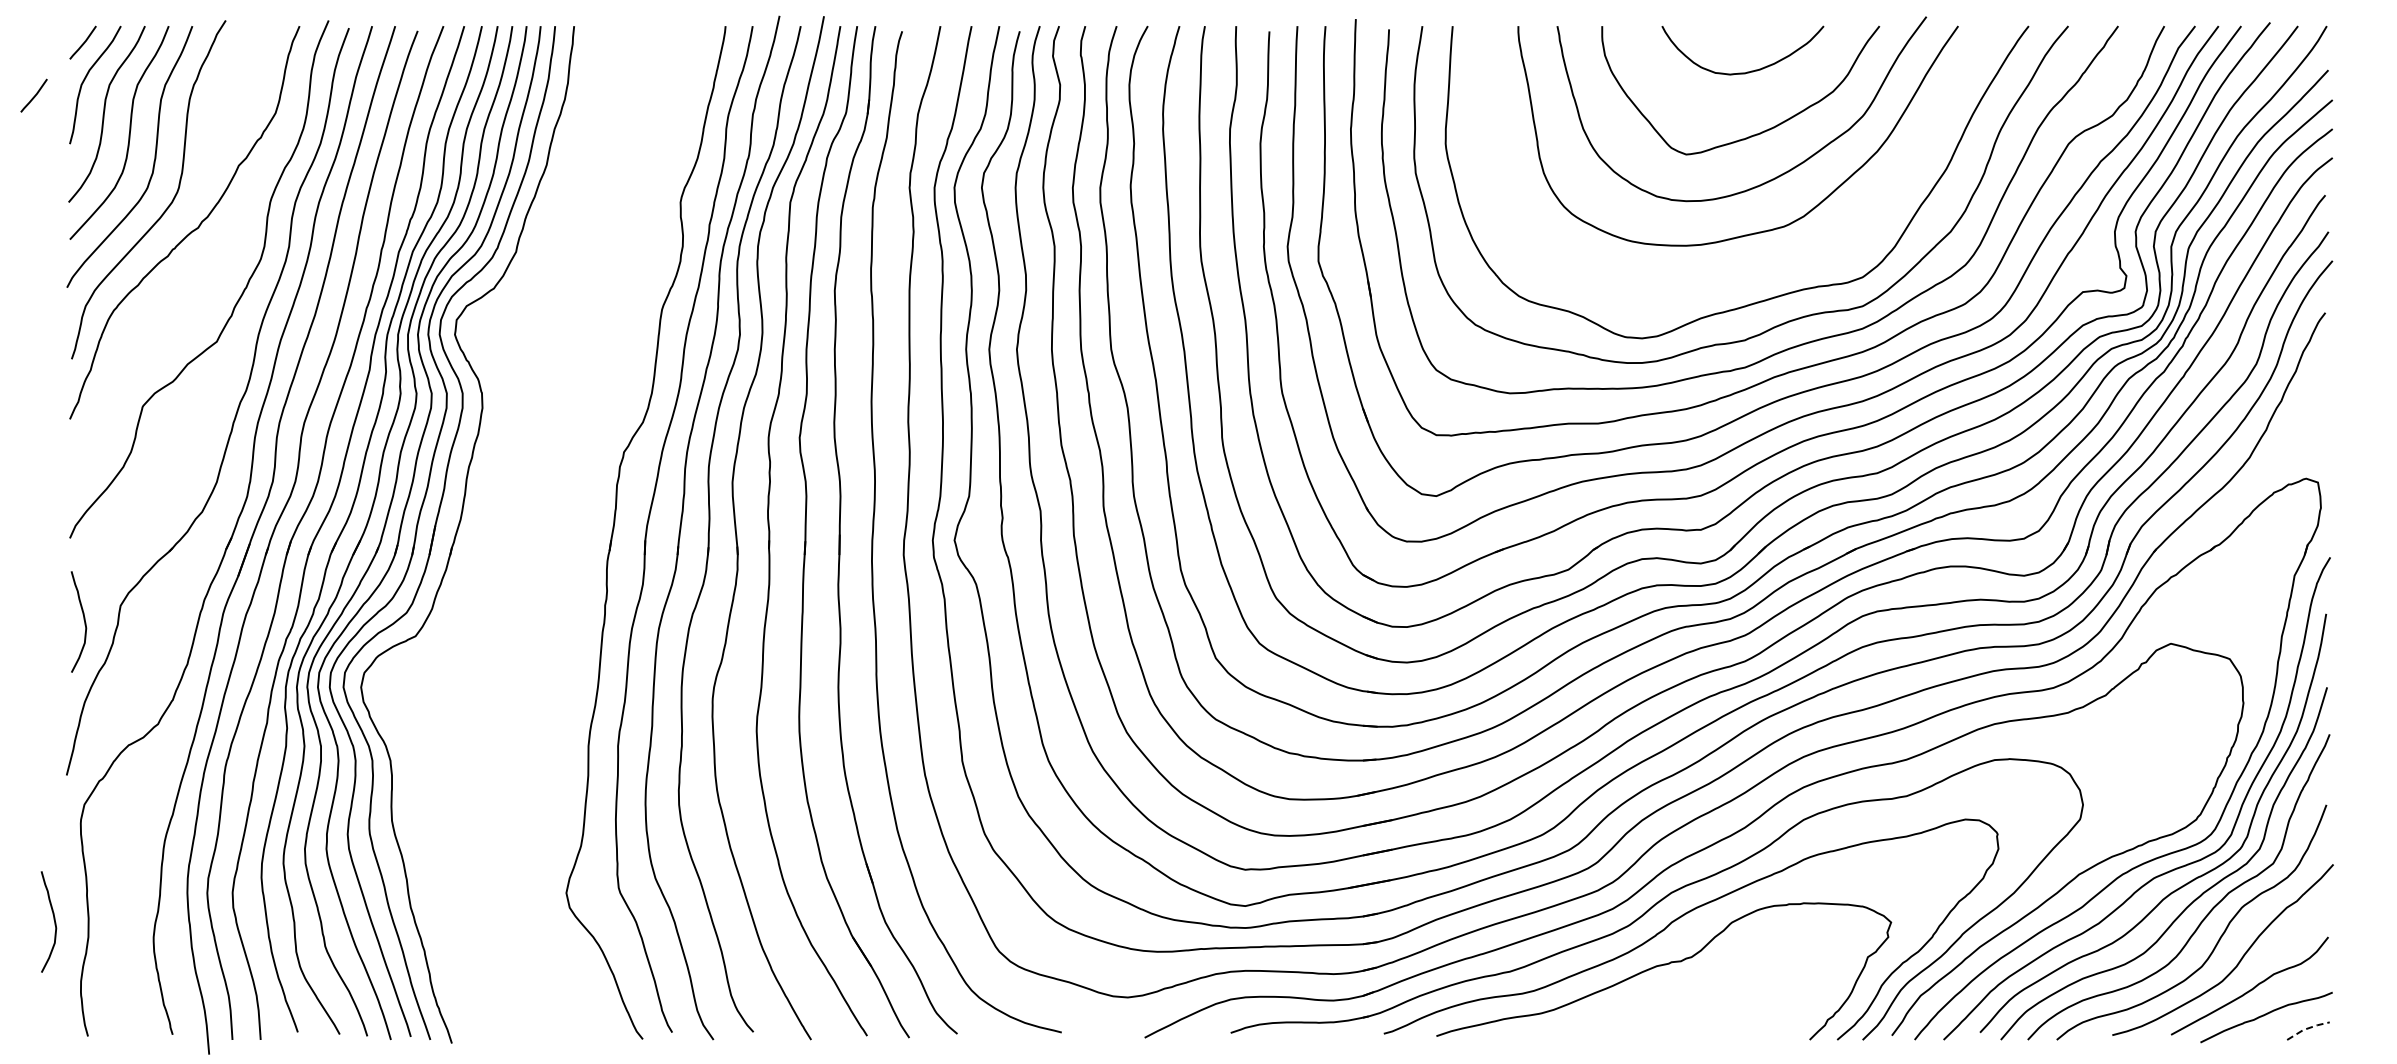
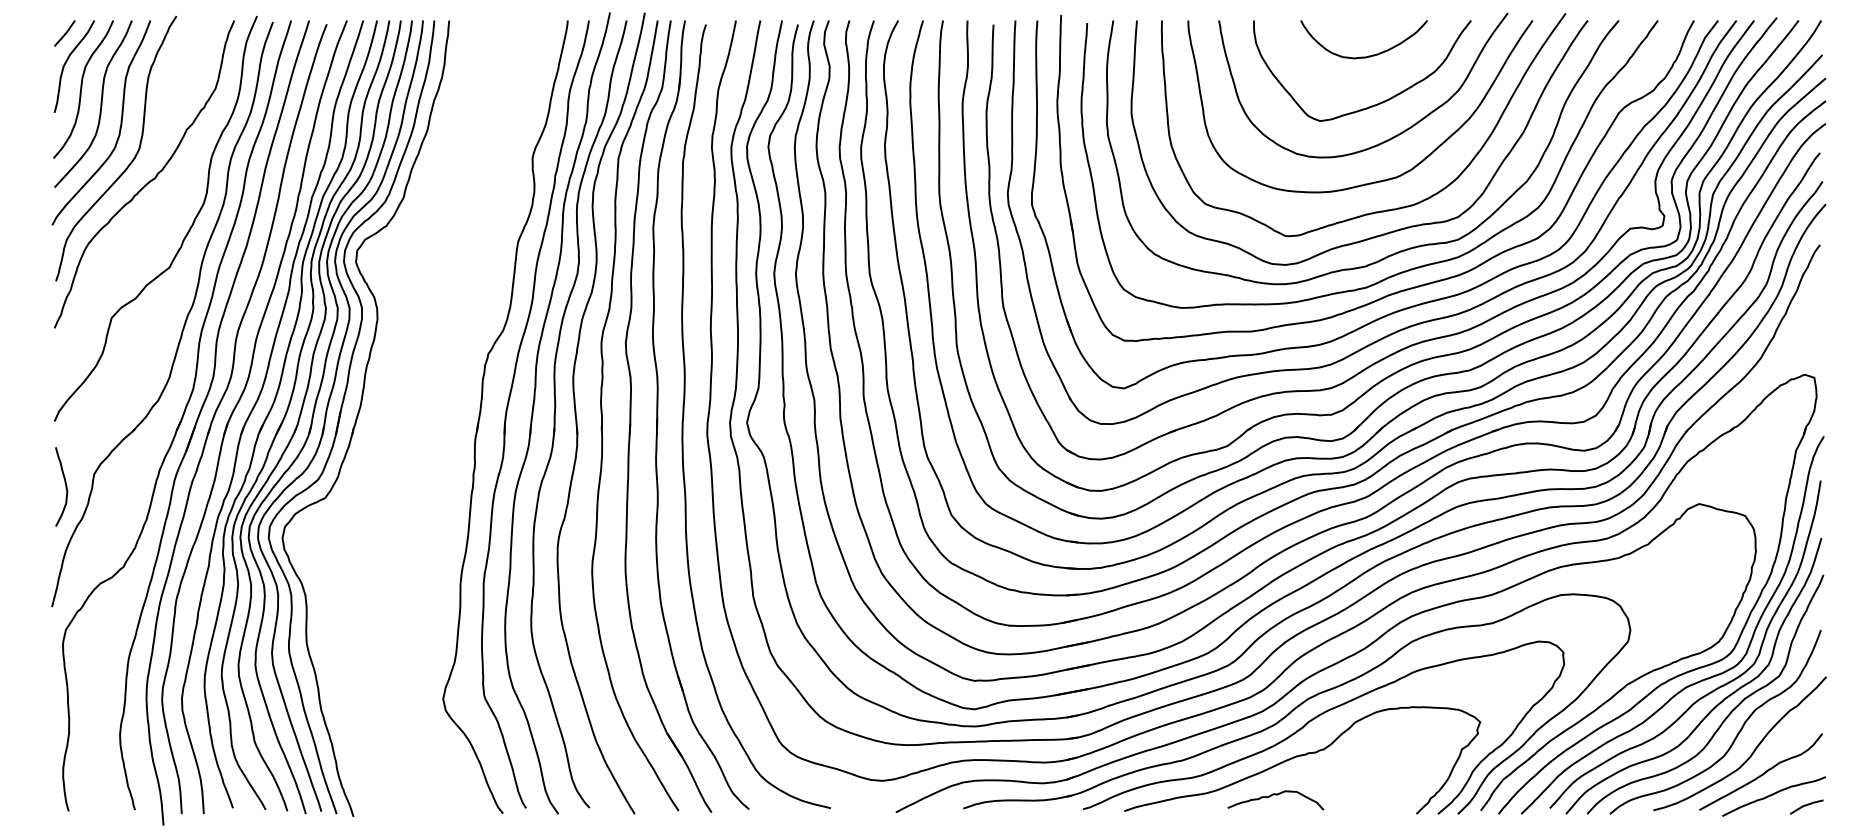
line: (34, 95) -> (26, 74), removed
curve: (1762, 269) -> (1379, 211), added
curve: (53, 920) -> (41, 720), removed
curve: (1629, 1015) -> (1275, 794), added
line: (2307, 1028) -> (1806, 805), dashed -> solid

